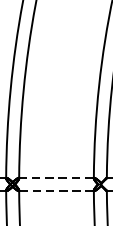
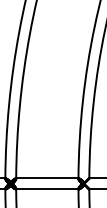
line: (56, 178) -> (47, 178), dashed -> solid
line: (55, 191) -> (46, 189), dashed -> solid

